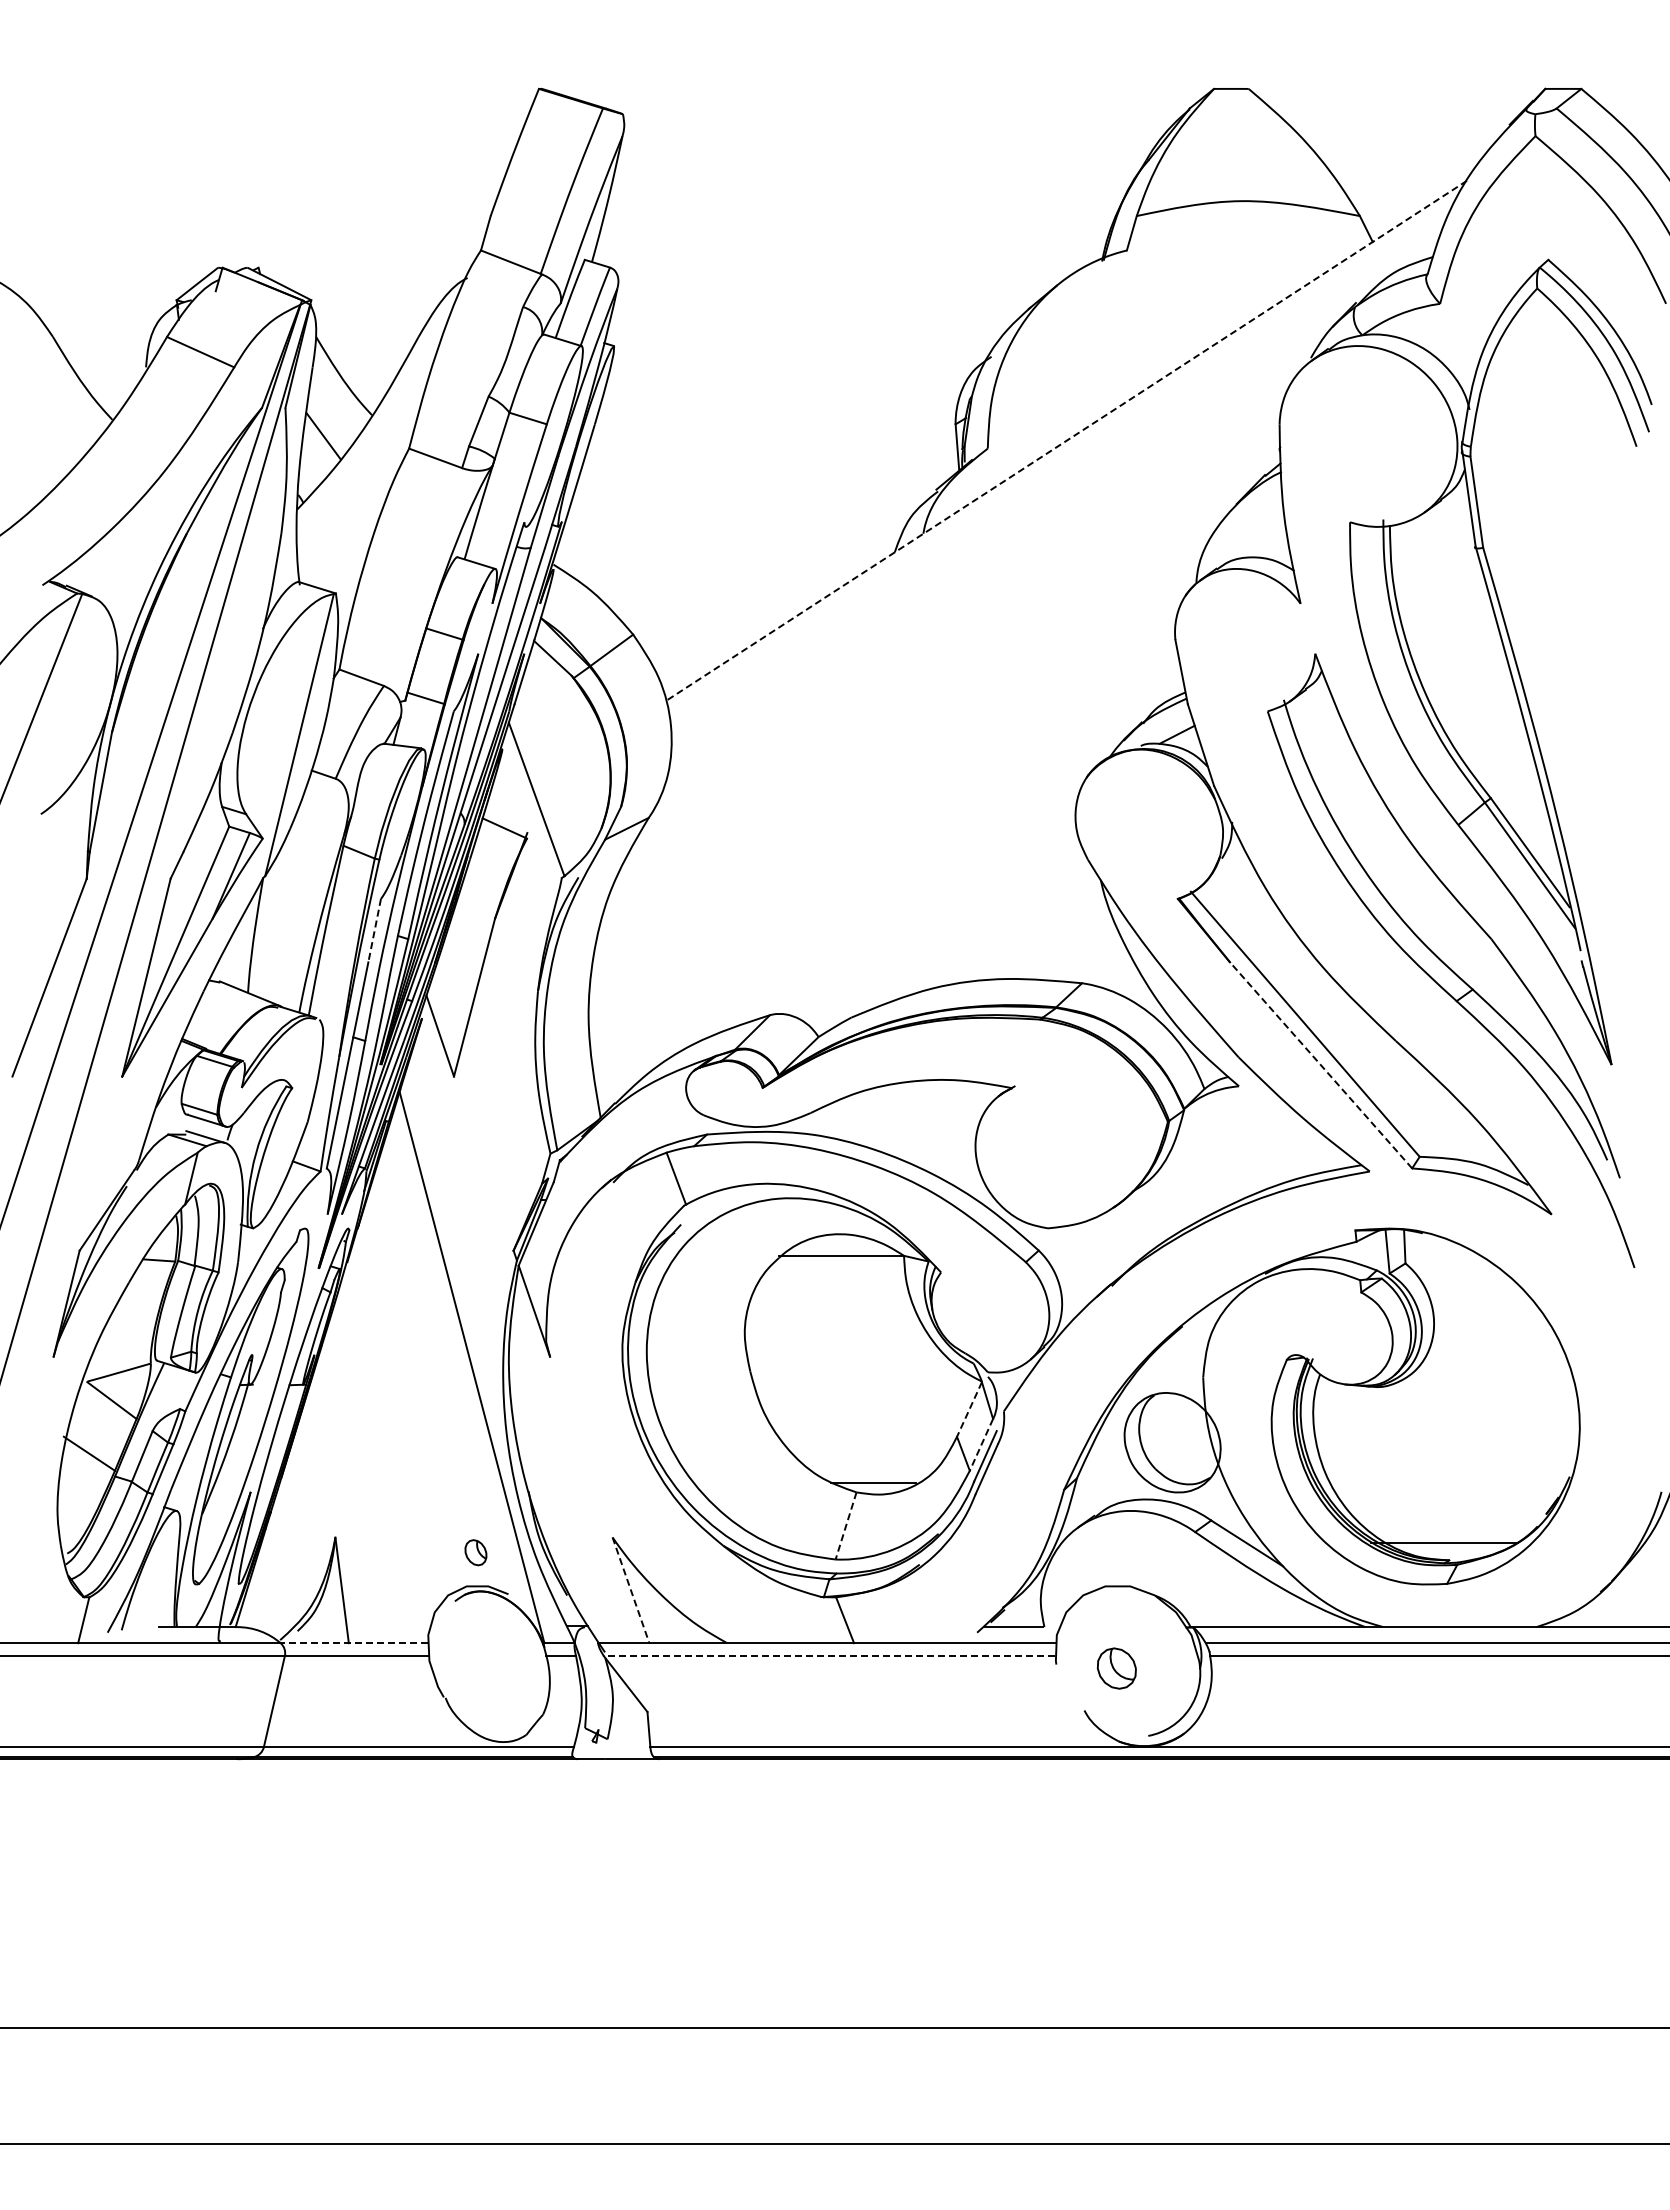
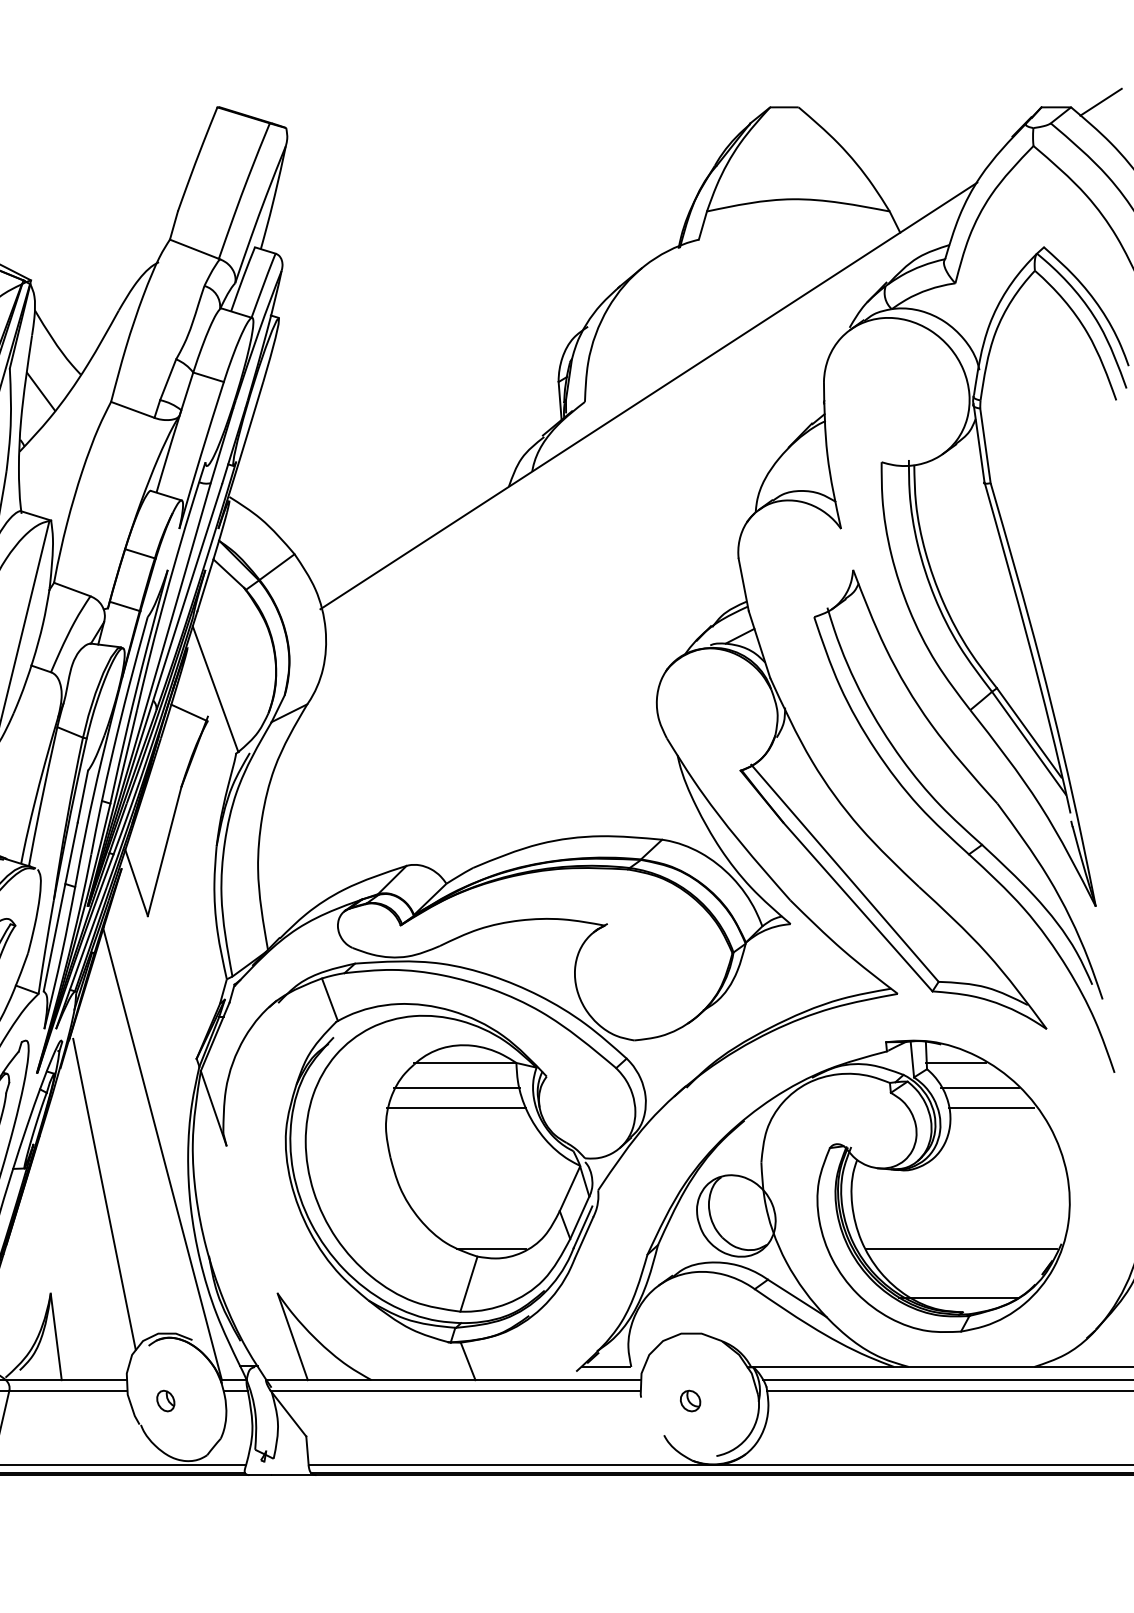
line: (1617, 82) -> (1100, 102), added
line: (1065, 441) -> (648, 396), dashed -> solid
line: (374, 931) -> (82, 797), dashed -> solid
line: (1321, 1065) -> (858, 907), dashed -> solid
line: (1440, 1255) -> (955, 1062), added
line: (831, 1286) -> (456, 1088), added
line: (1470, 1286) -> (980, 1088), added
line: (830, 1310) -> (456, 1107), added
line: (1483, 1310) -> (990, 1107), added
line: (969, 1409) -> (570, 1188), dashed -> solid
line: (400, 1416) -> (104, 1194), added
line: (981, 1445) -> (579, 1218), dashed -> solid
line: (1447, 1482) -> (961, 1248), added
line: (845, 1526) -> (468, 1284), dashed -> solid
part: (475, 1552) -> (165, 1400), moved
line: (630, 1590) -> (292, 1337), dashed -> solid
line: (354, 1643) -> (66, 1380), dashed -> solid
line: (829, 1656) -> (455, 1391), dashed -> solid
part: (1116, 1668) -> (690, 1400), size x0.62

